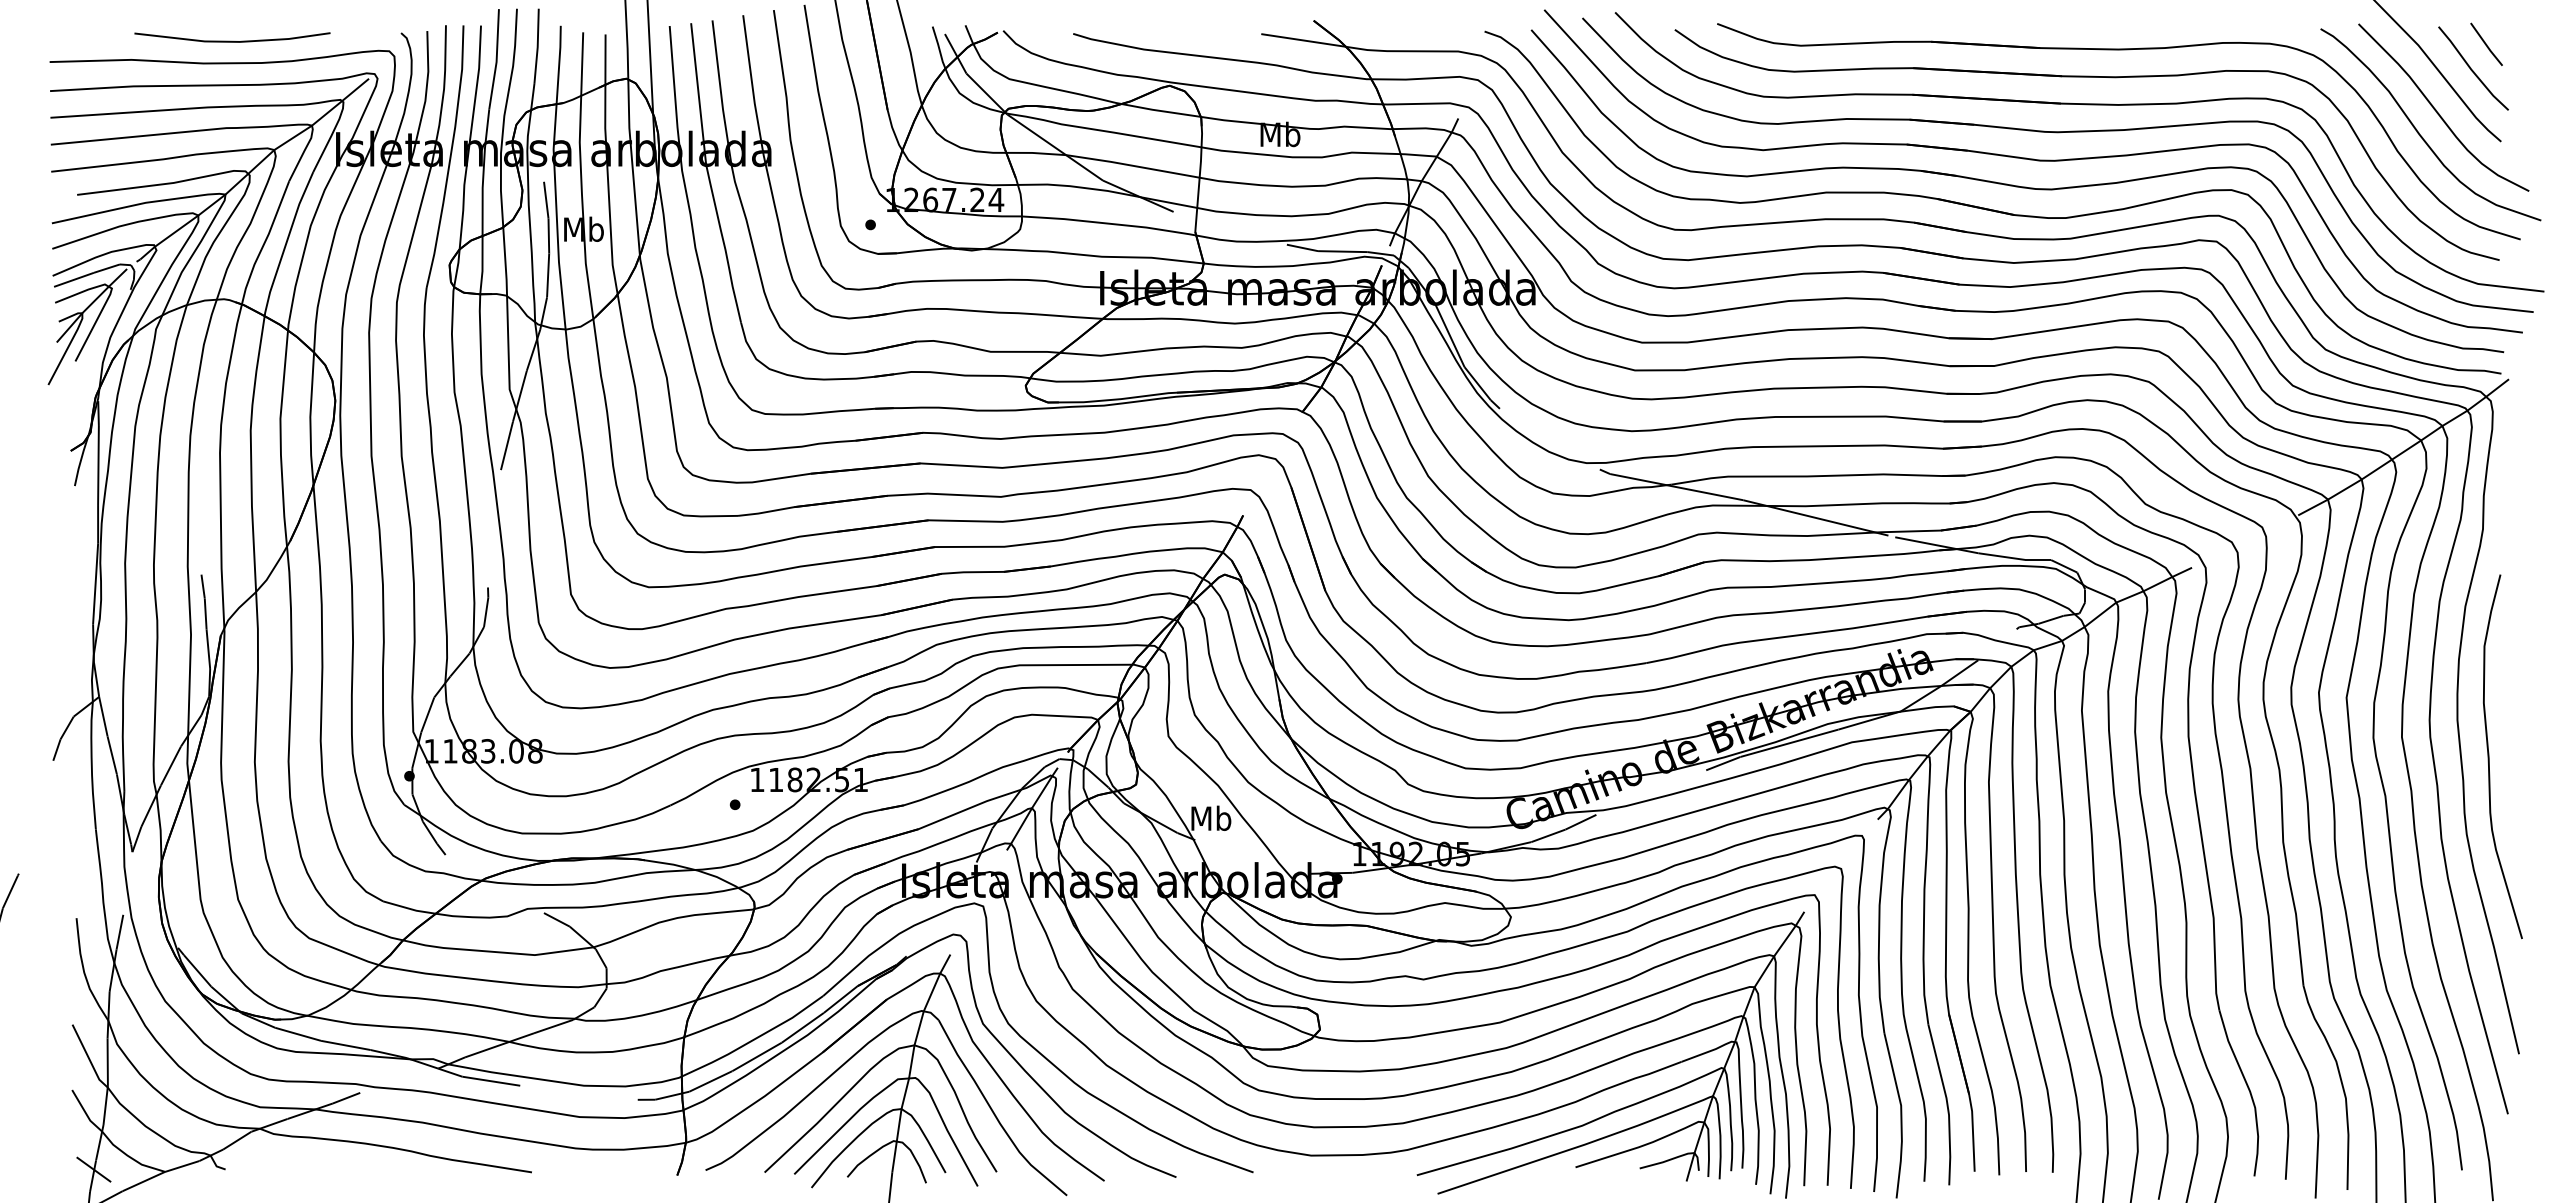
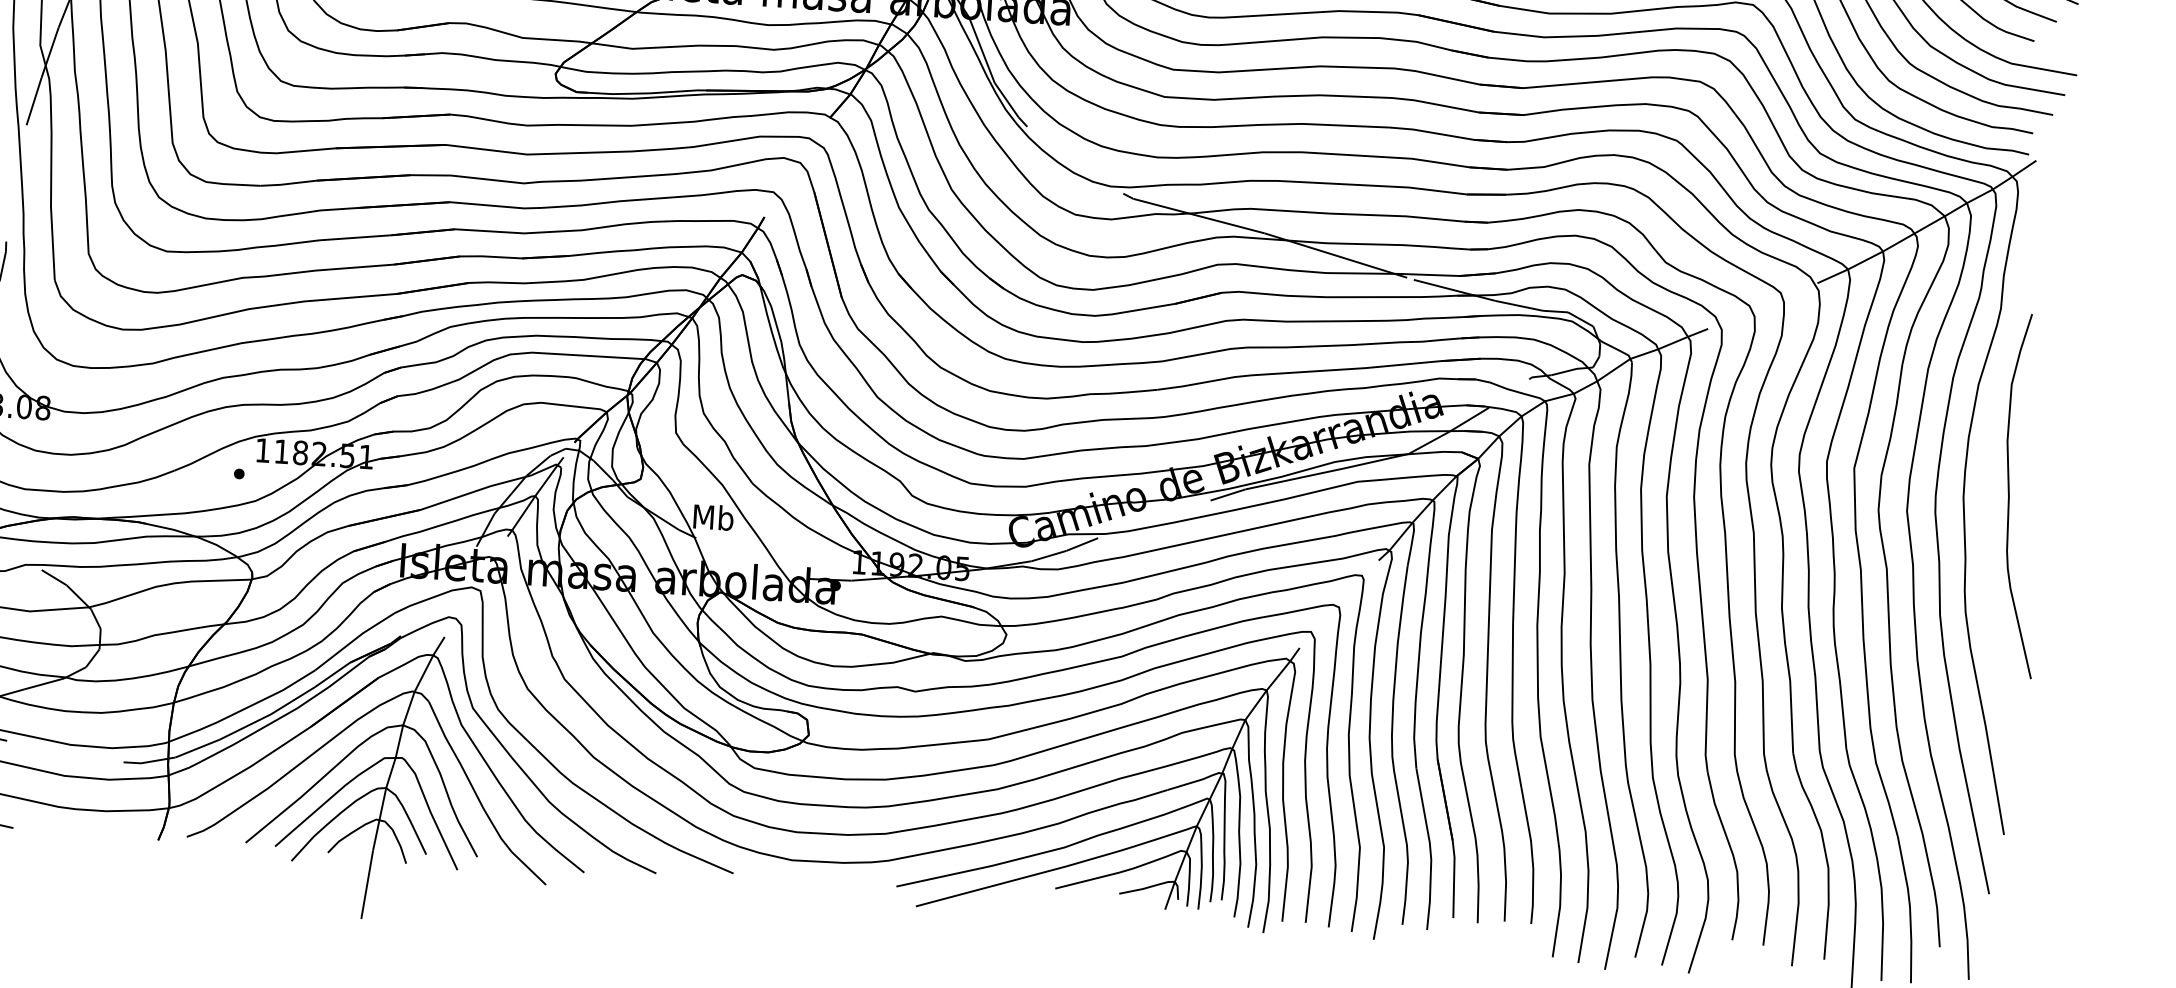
curve: (2489, 756) -> (2009, 494), moved

